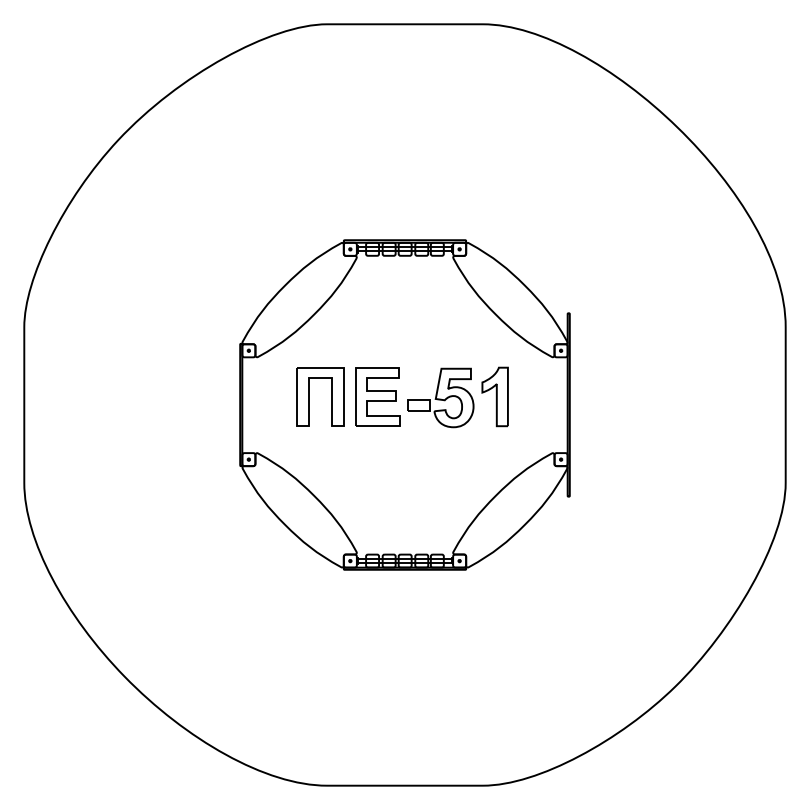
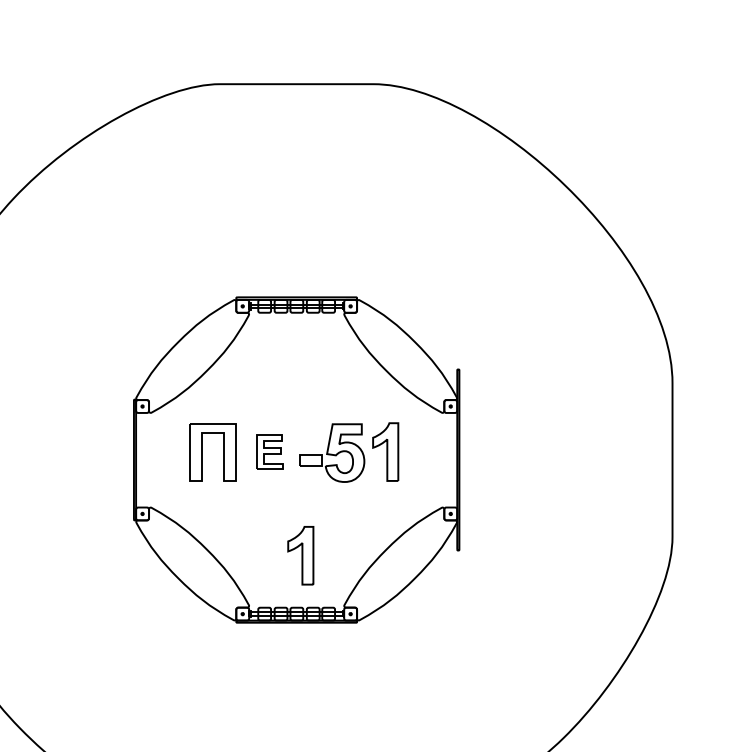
part: (377, 396) -> (269, 451), size x0.6
part: (408, 501) -> (300, 555), added

